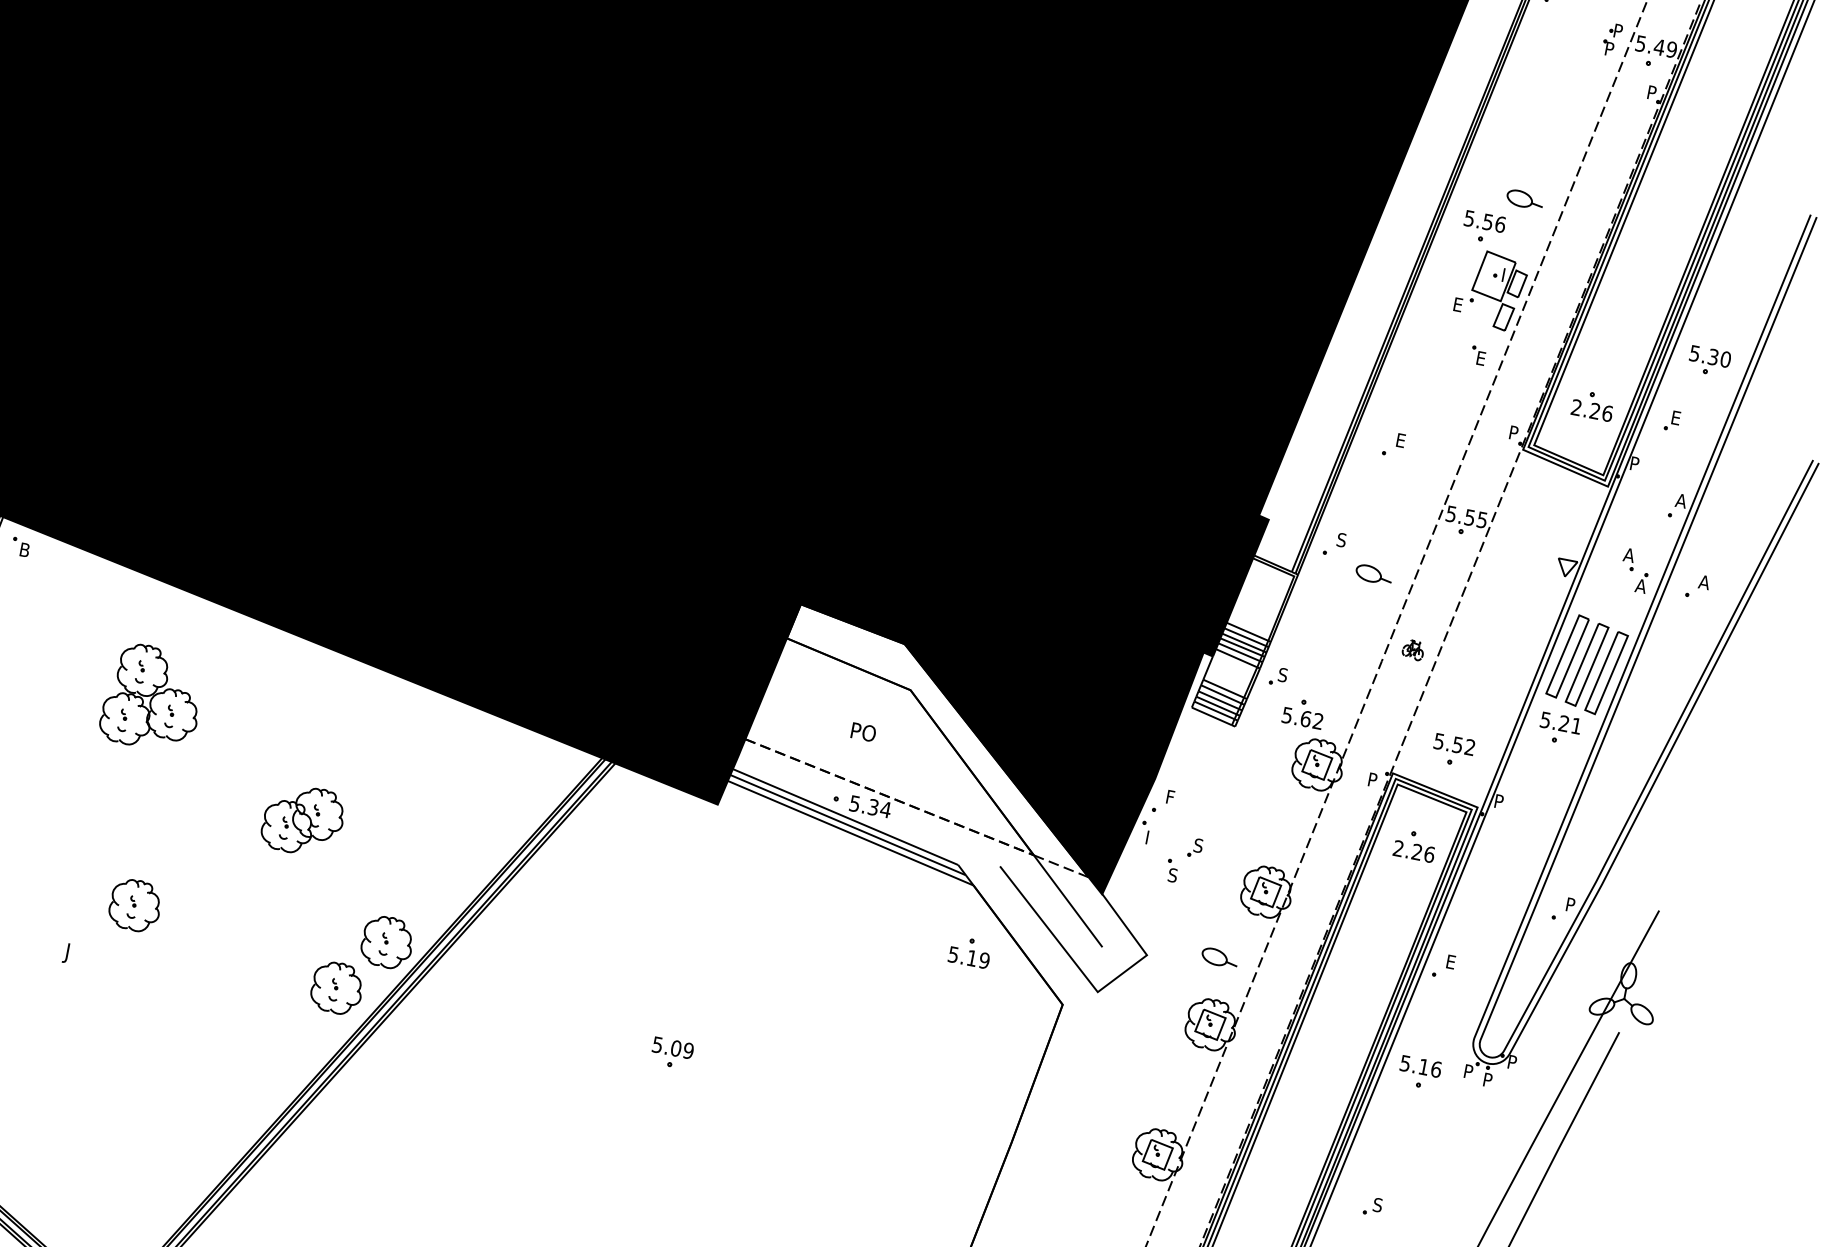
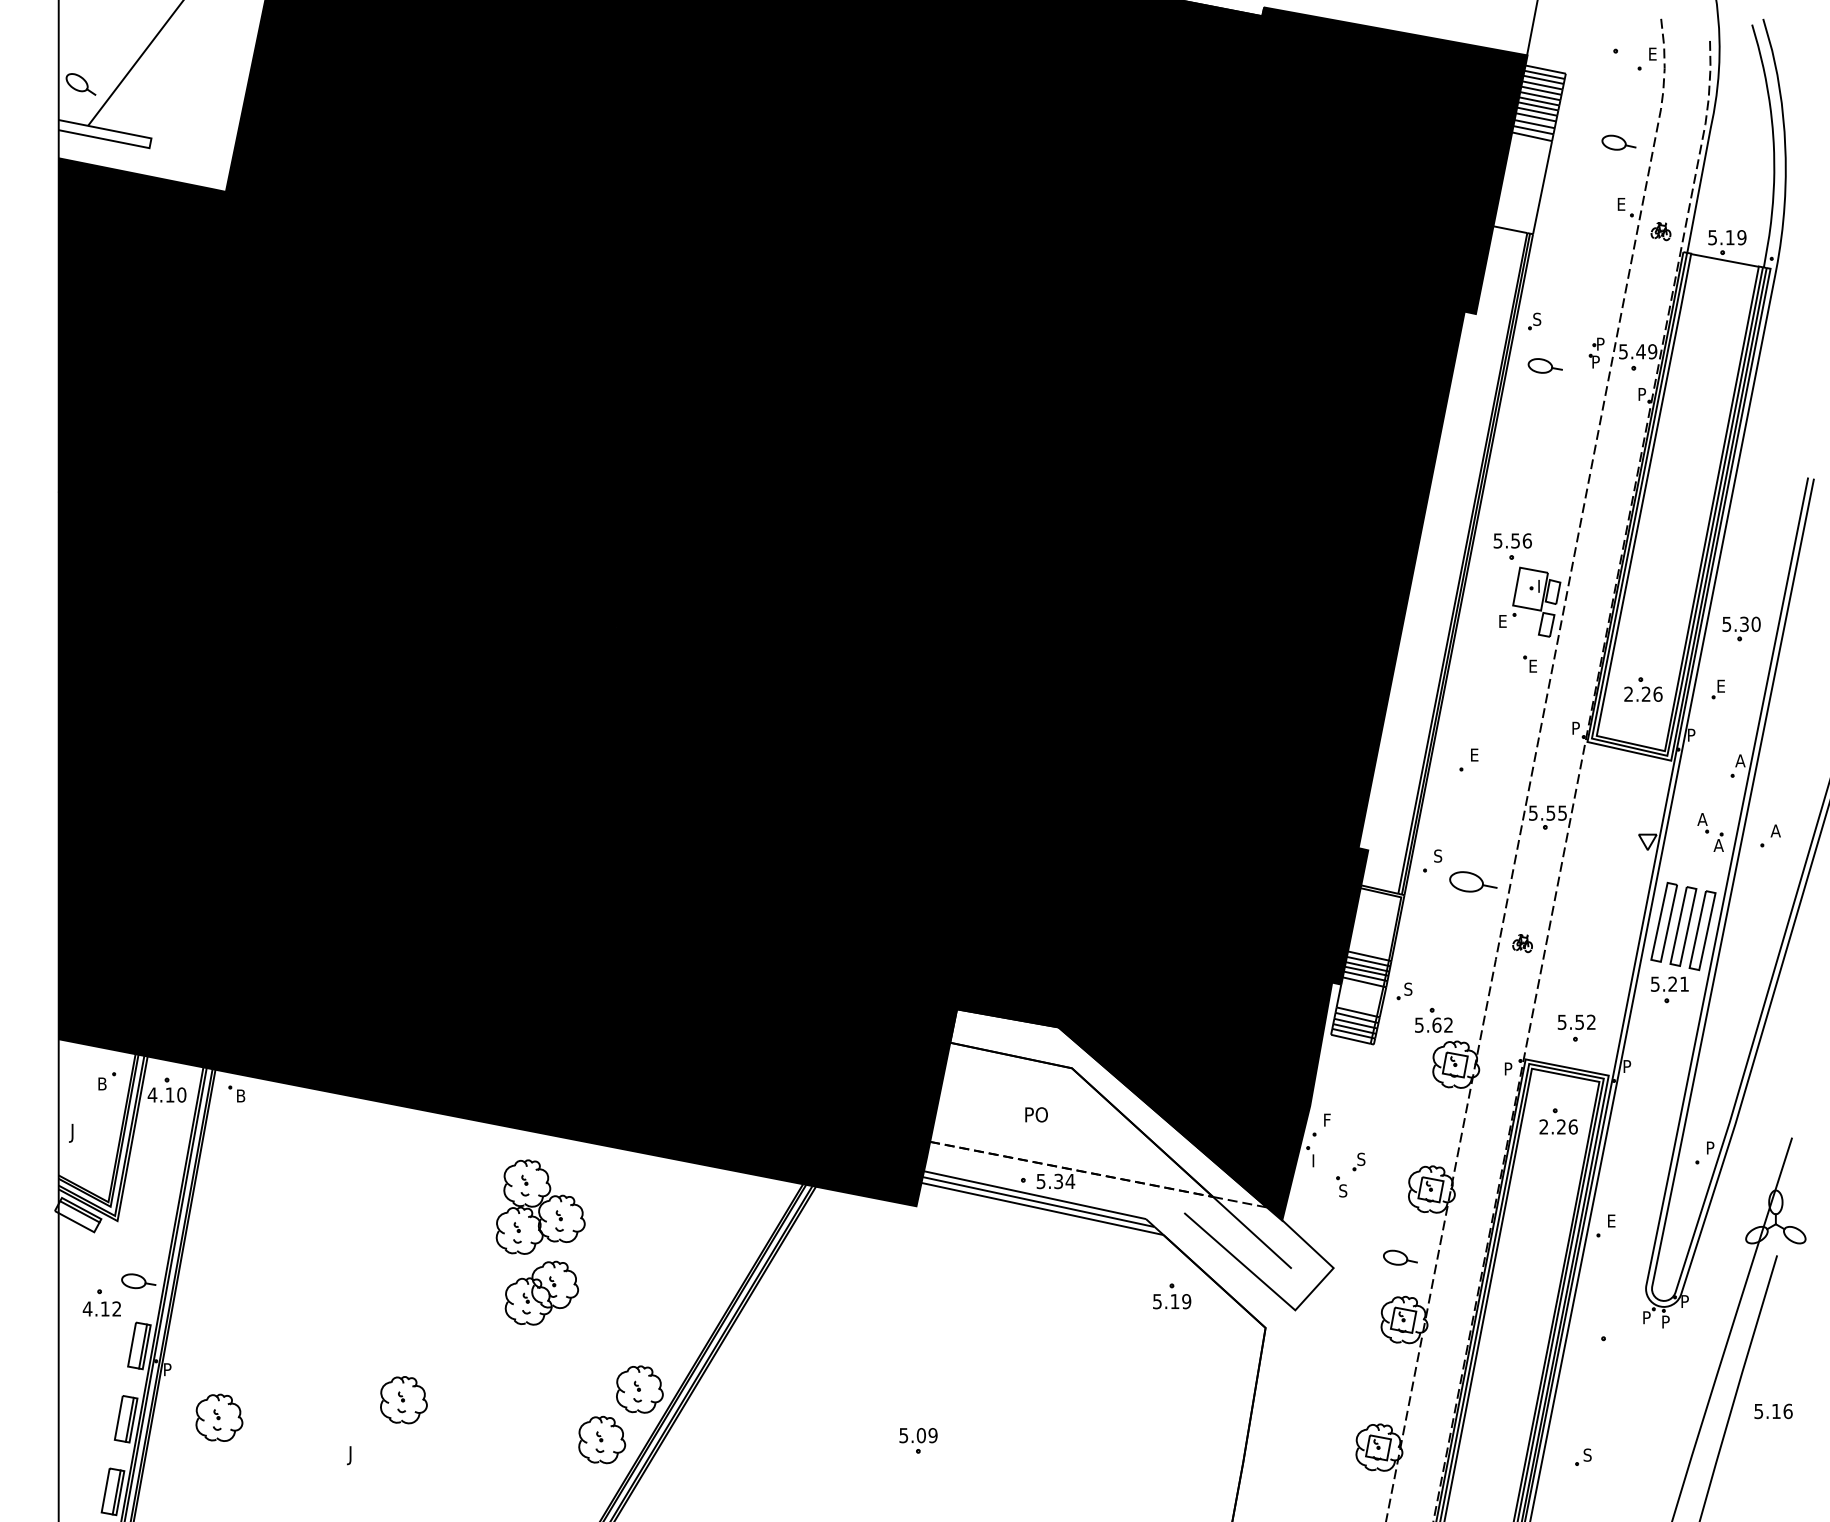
part: (1524, 198) -> (1544, 365), moved
part: (1373, 574) -> (1473, 881), size x1.4
part: (153, 697) -> (540, 1206), moved
text: (1420, 1066) -> (1773, 1411), moved

